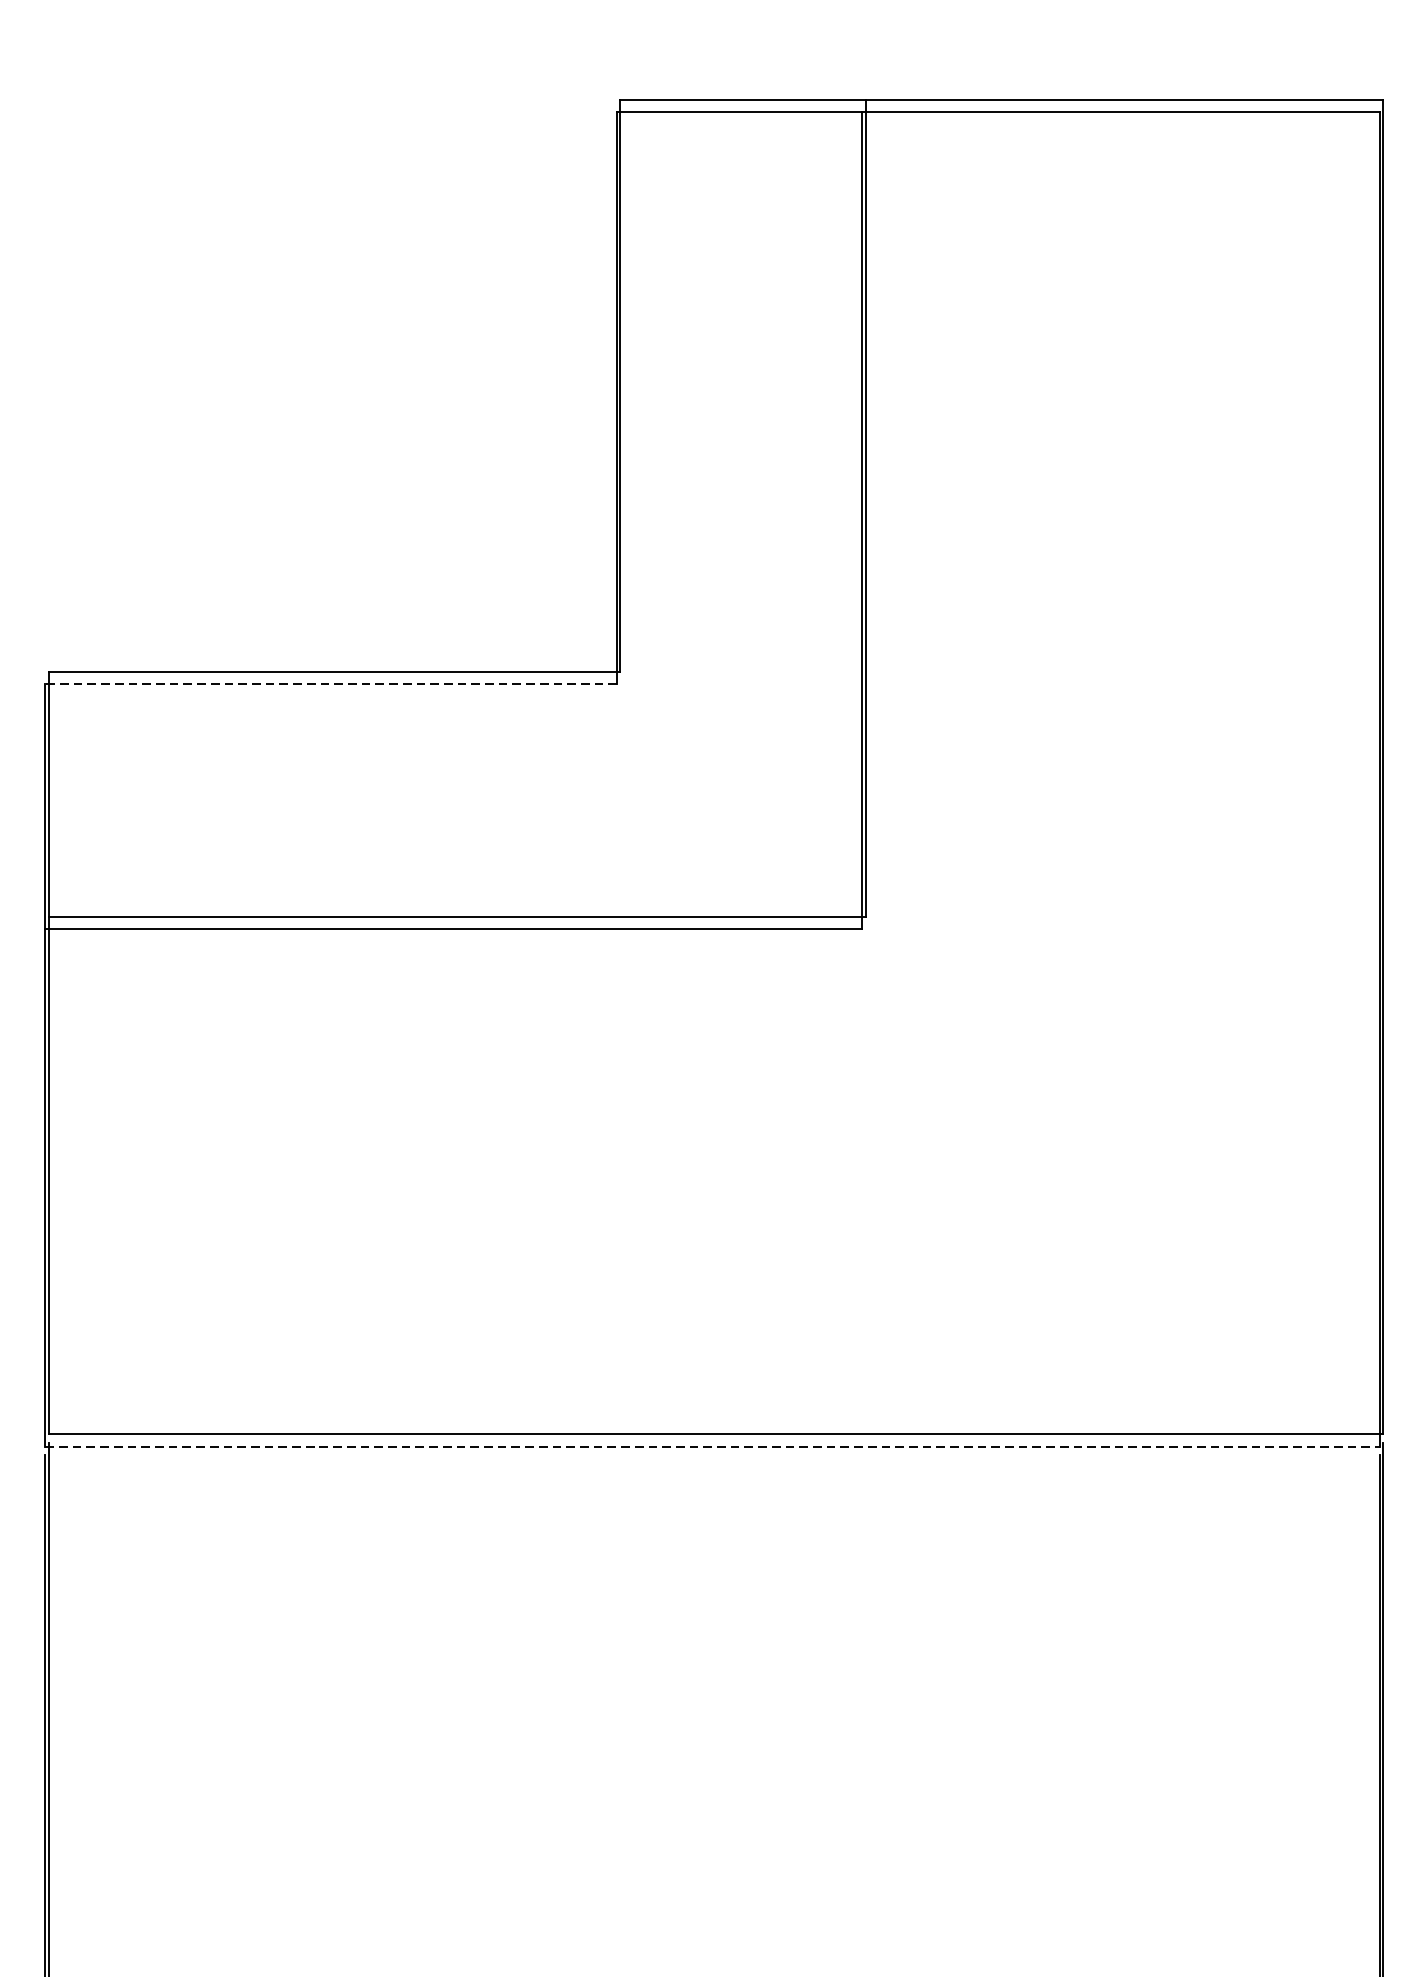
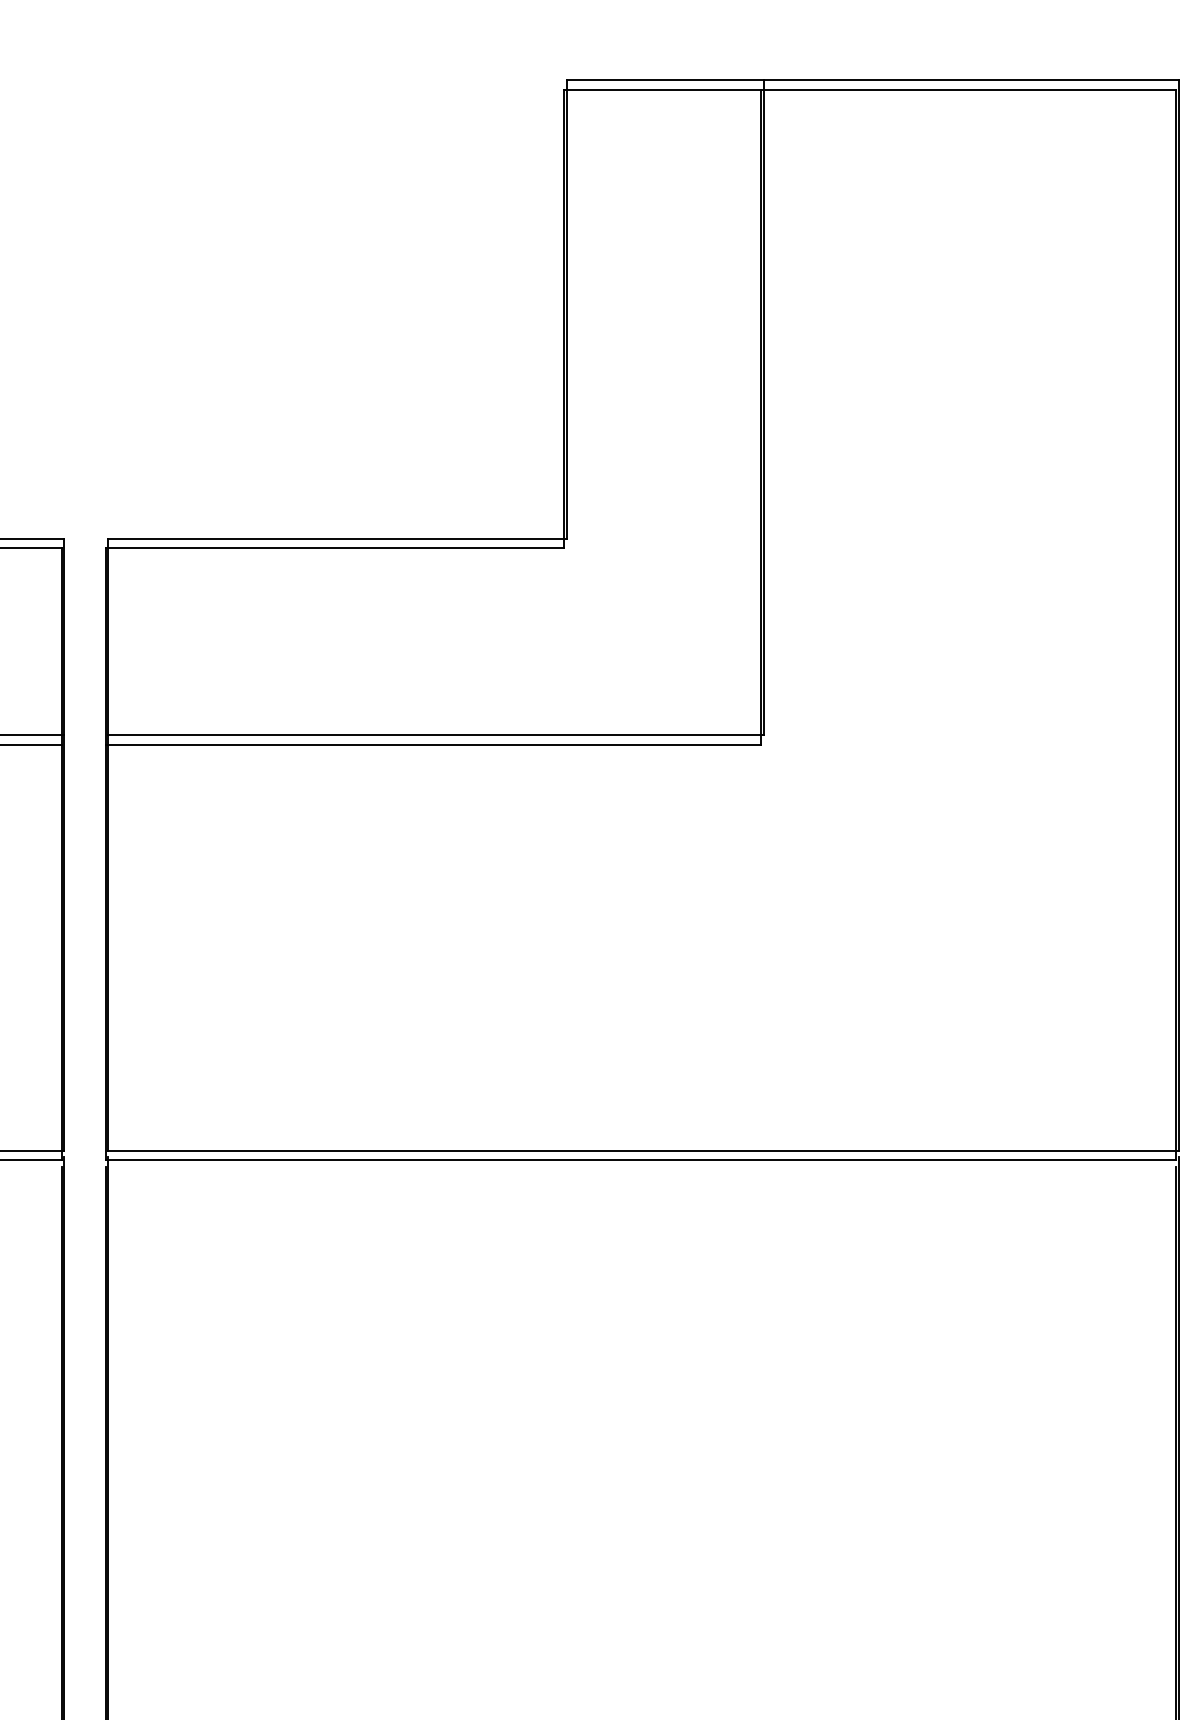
line: (330, 684) -> (334, 548), dashed -> solid
line: (713, 1446) -> (641, 1160), dashed -> solid

